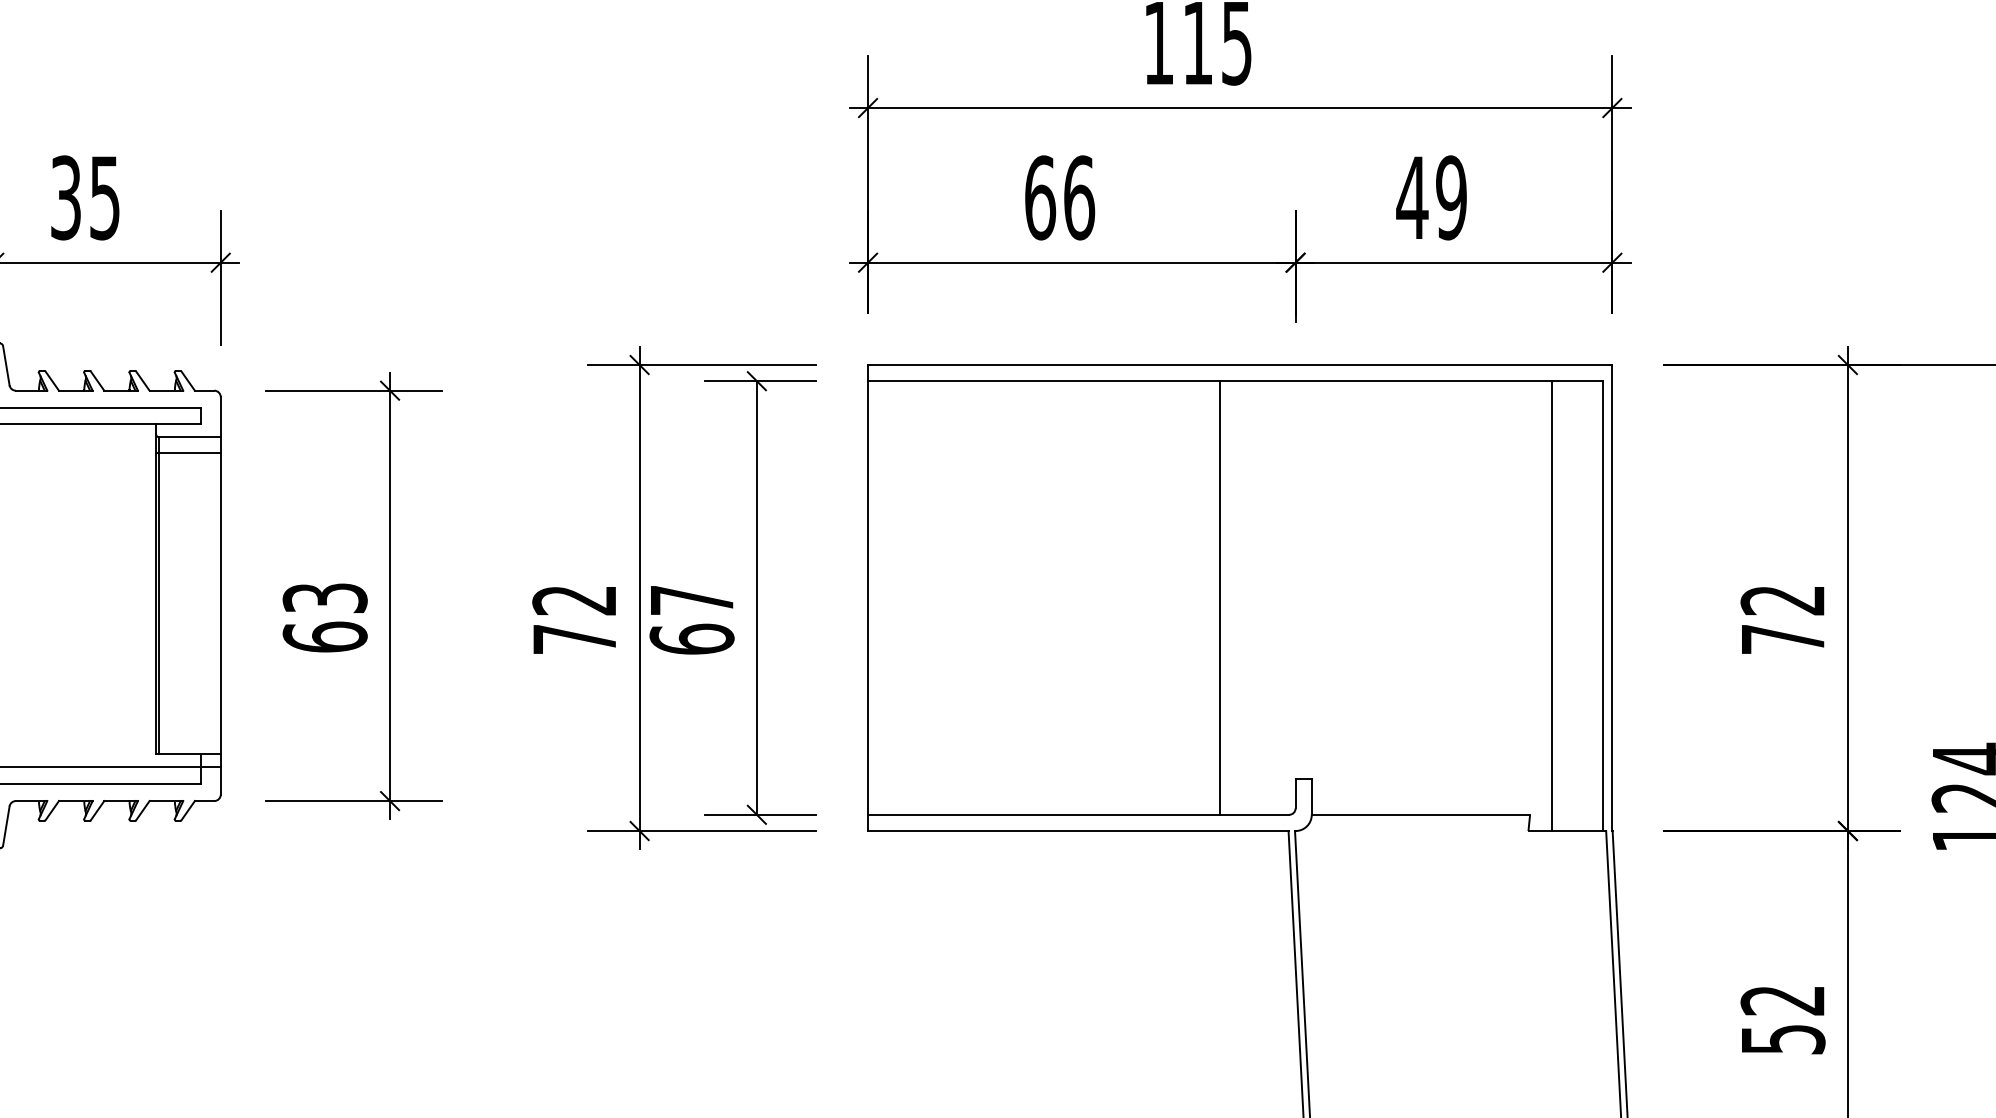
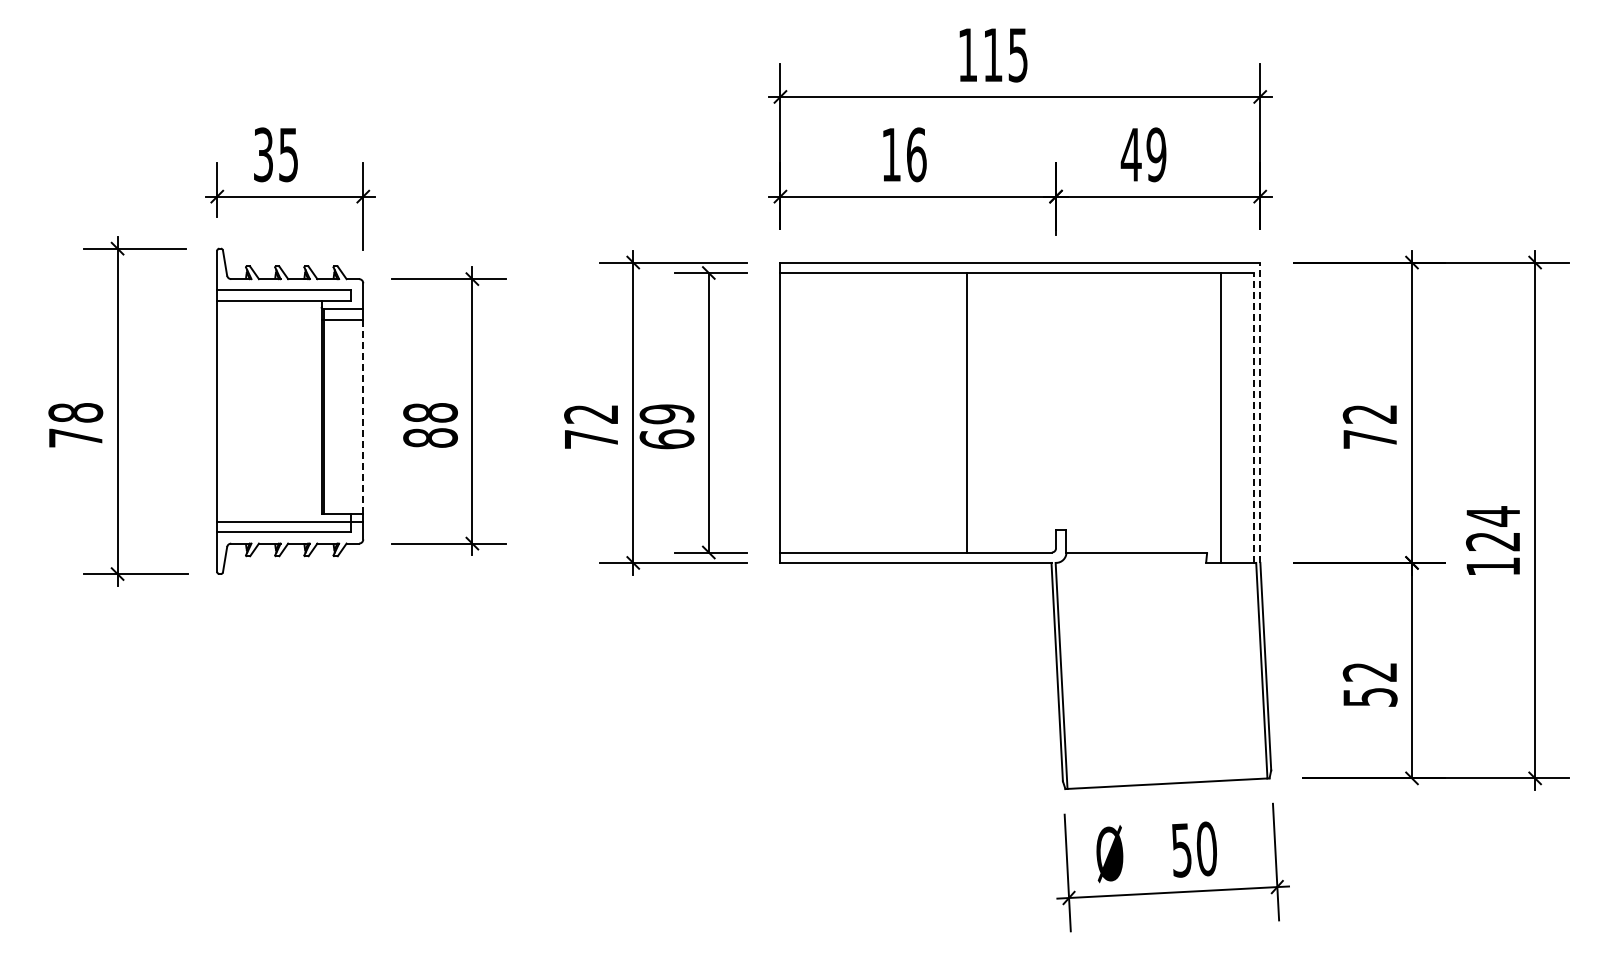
text: (1040, 197) -> (891, 154), 66 -> 16
line: (1220, 597) -> (966, 412), moved
line: (1612, 597) -> (1260, 412), solid -> dashed
text: (691, 600) -> (666, 414), 67 -> 69
line: (221, 603) -> (363, 416), solid -> dashed
line: (1601, 605) -> (1253, 417), solid -> dashed
text: (325, 617) -> (430, 425), 63 -> 88

